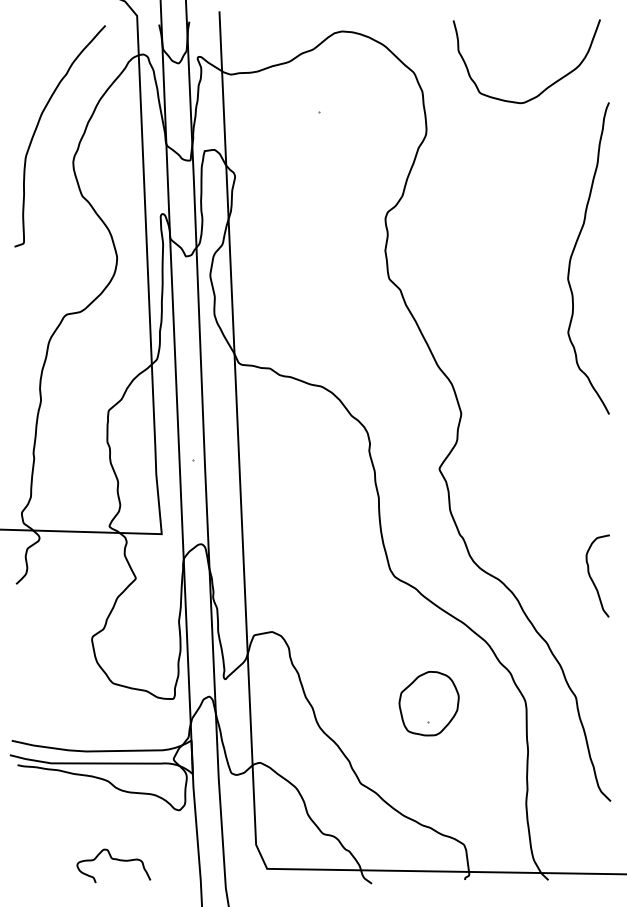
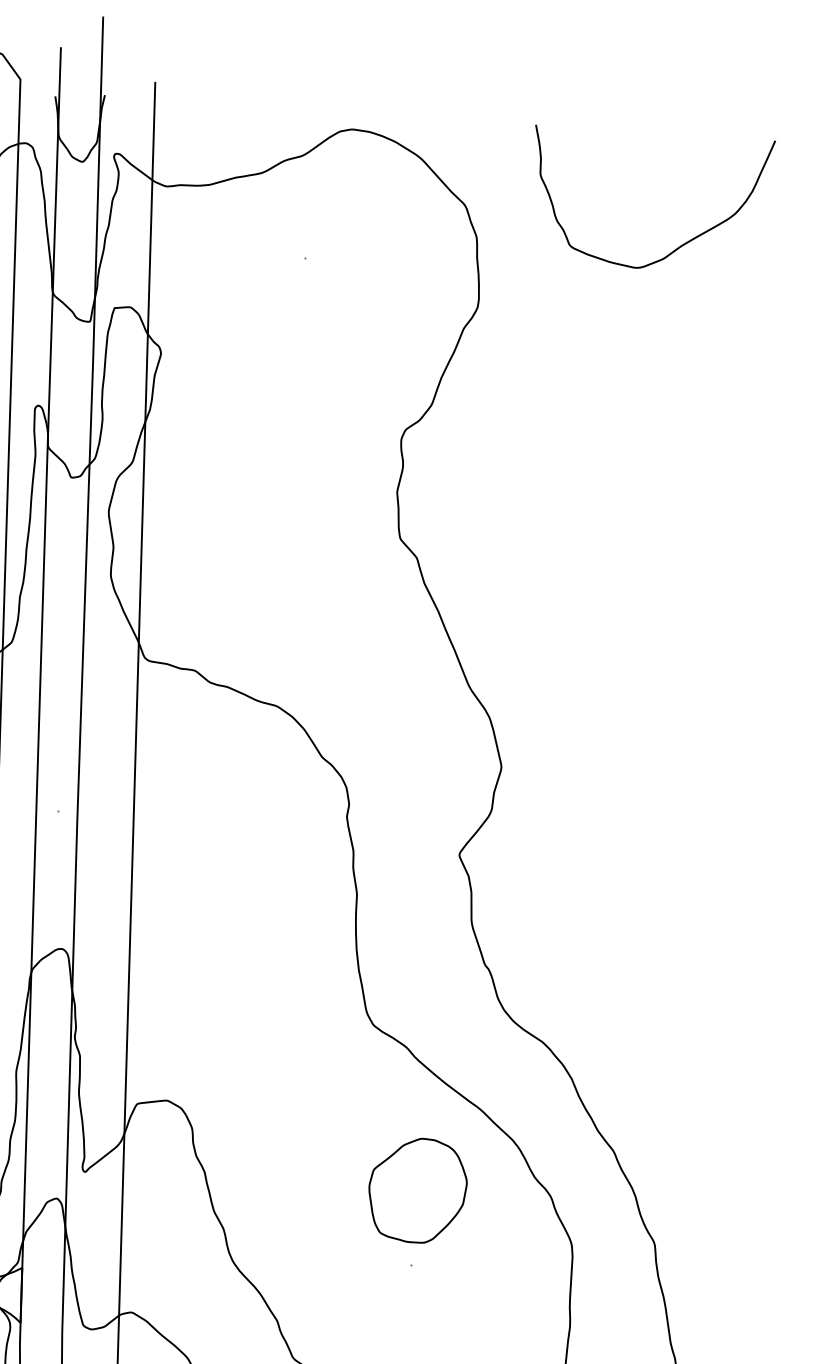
curve: (573, 253) -> (703, 519), removed
curve: (592, 578) -> (695, 1051), removed
part: (428, 703) -> (416, 1190), moved

